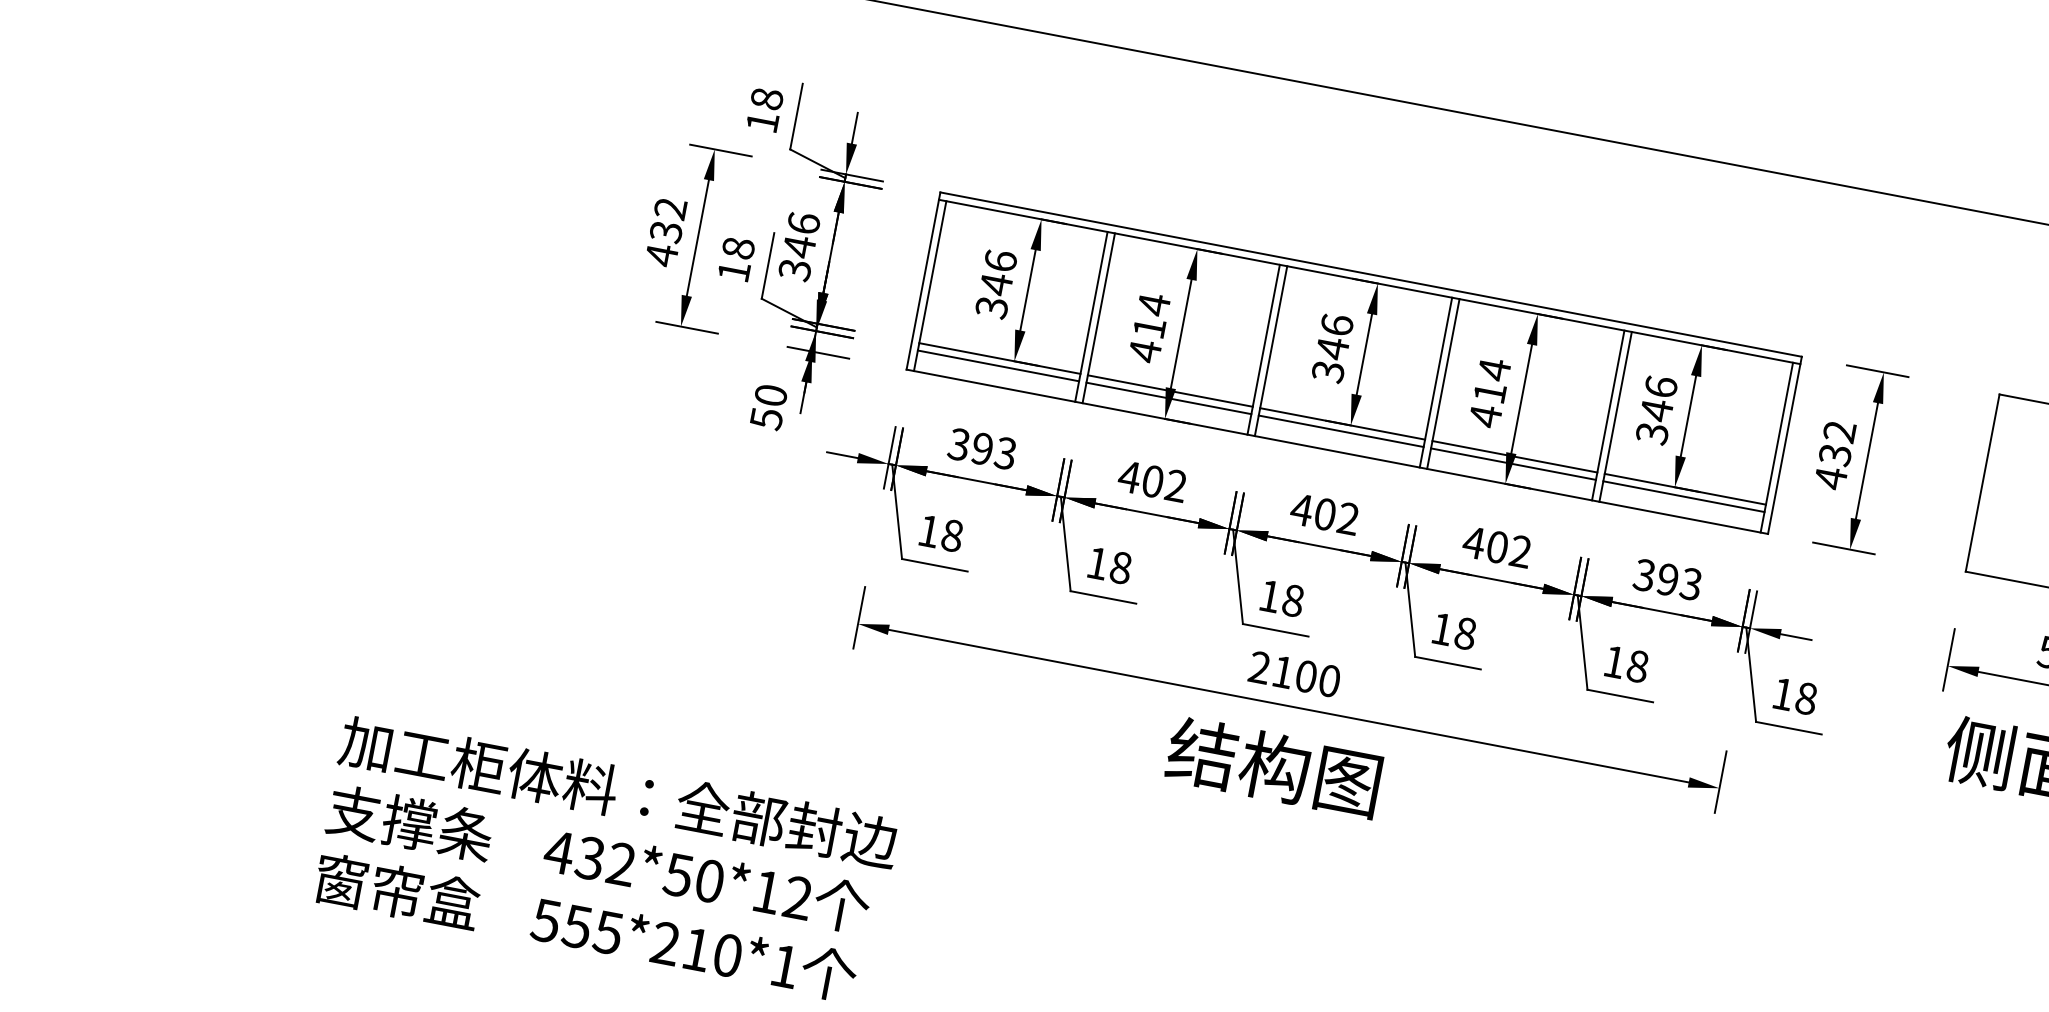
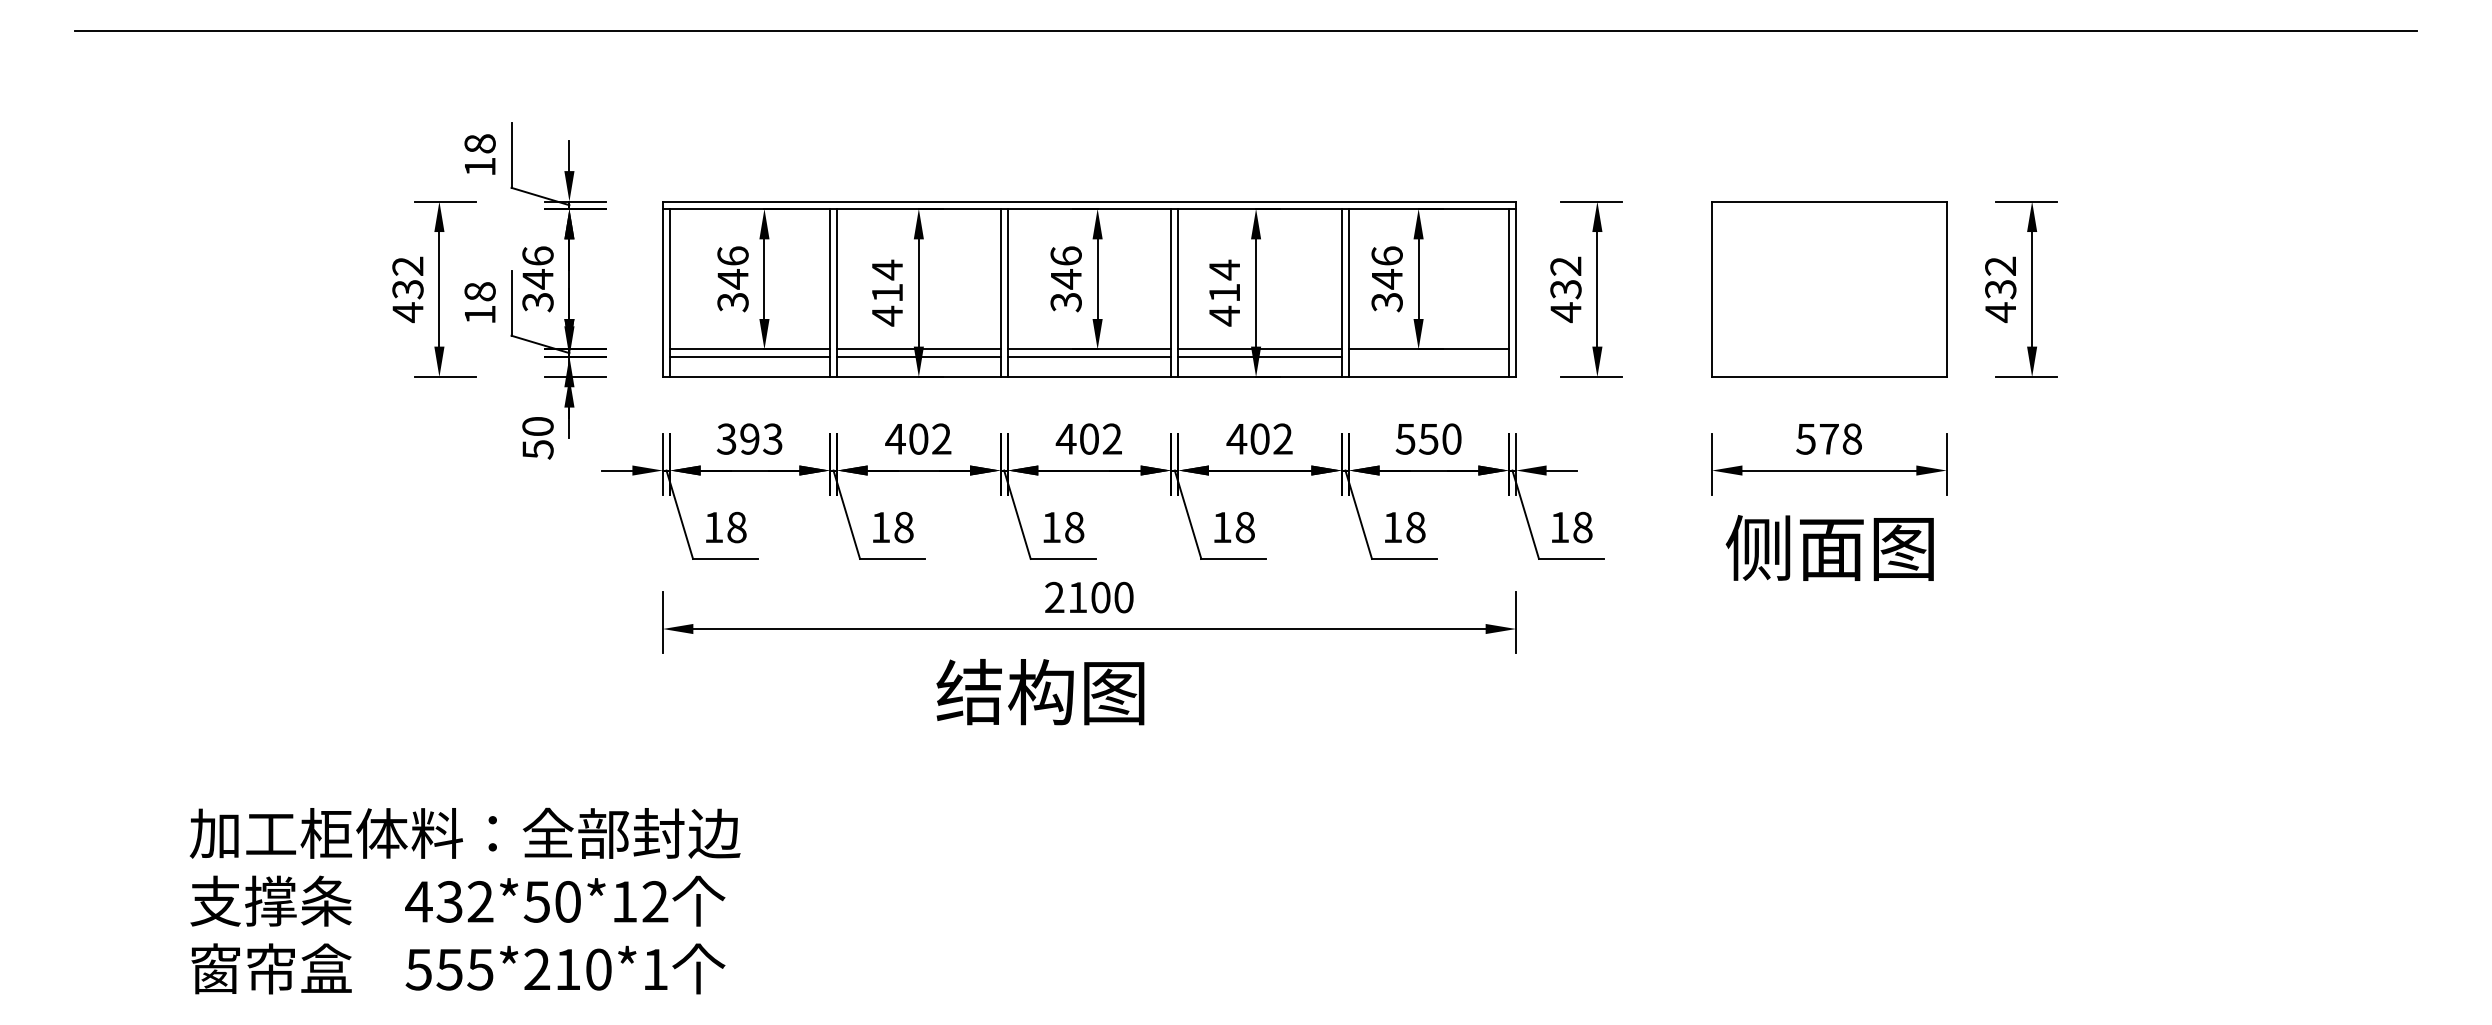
line: (1683, 496) -> (1428, 356), removed
text: (1667, 579) -> (1428, 438), 393 -> 550
text: (1273, 767) -> (1040, 692), moved

